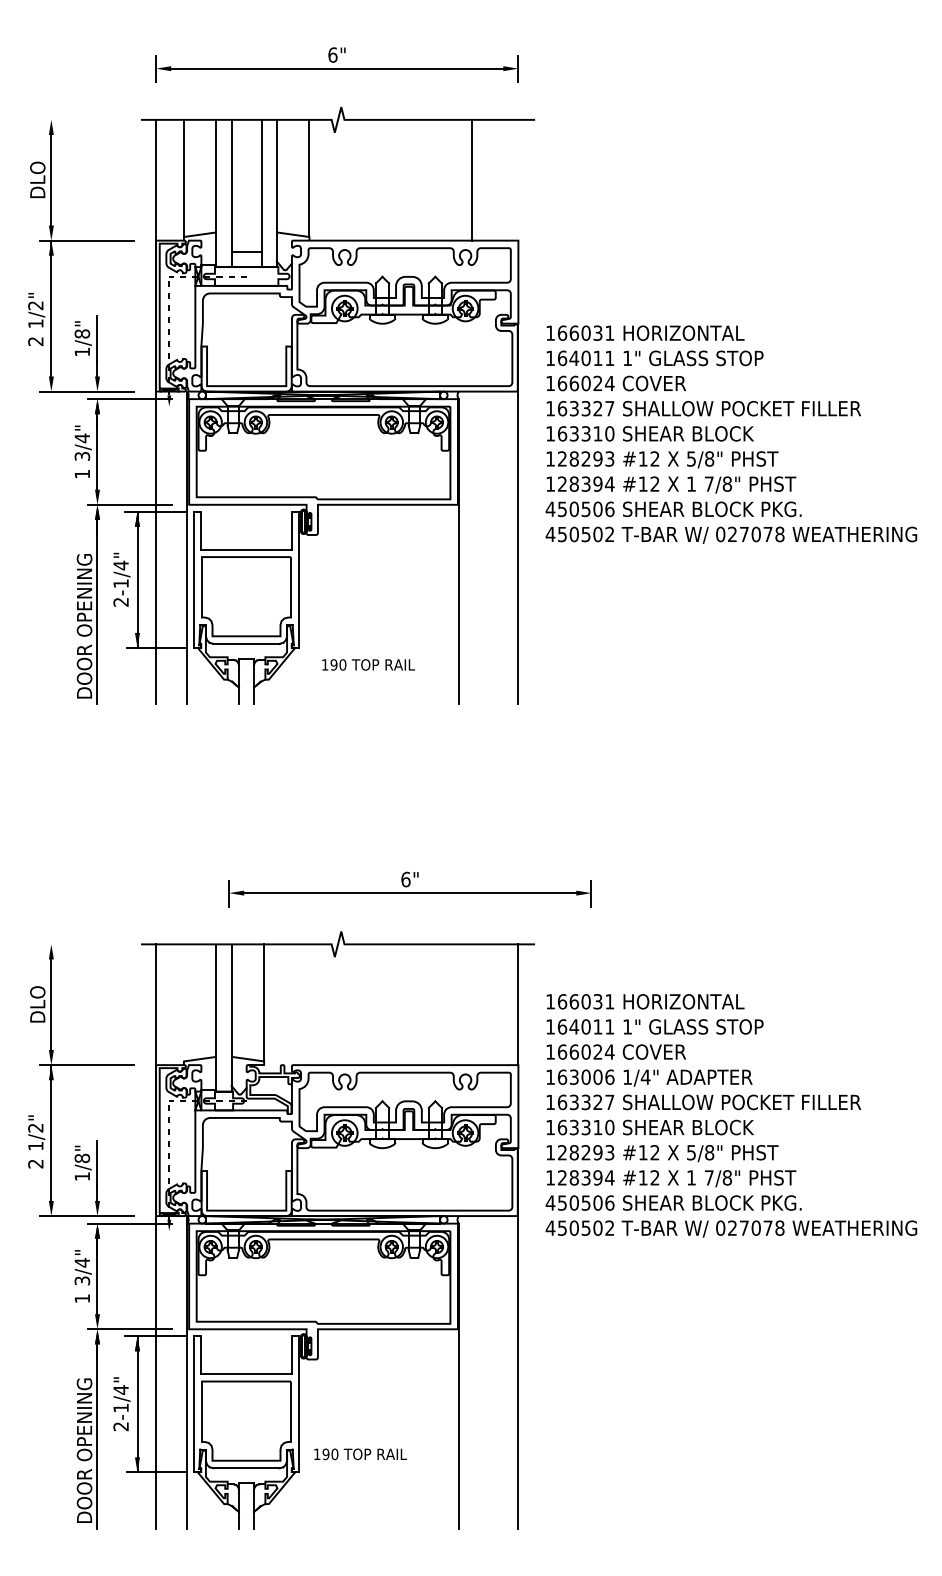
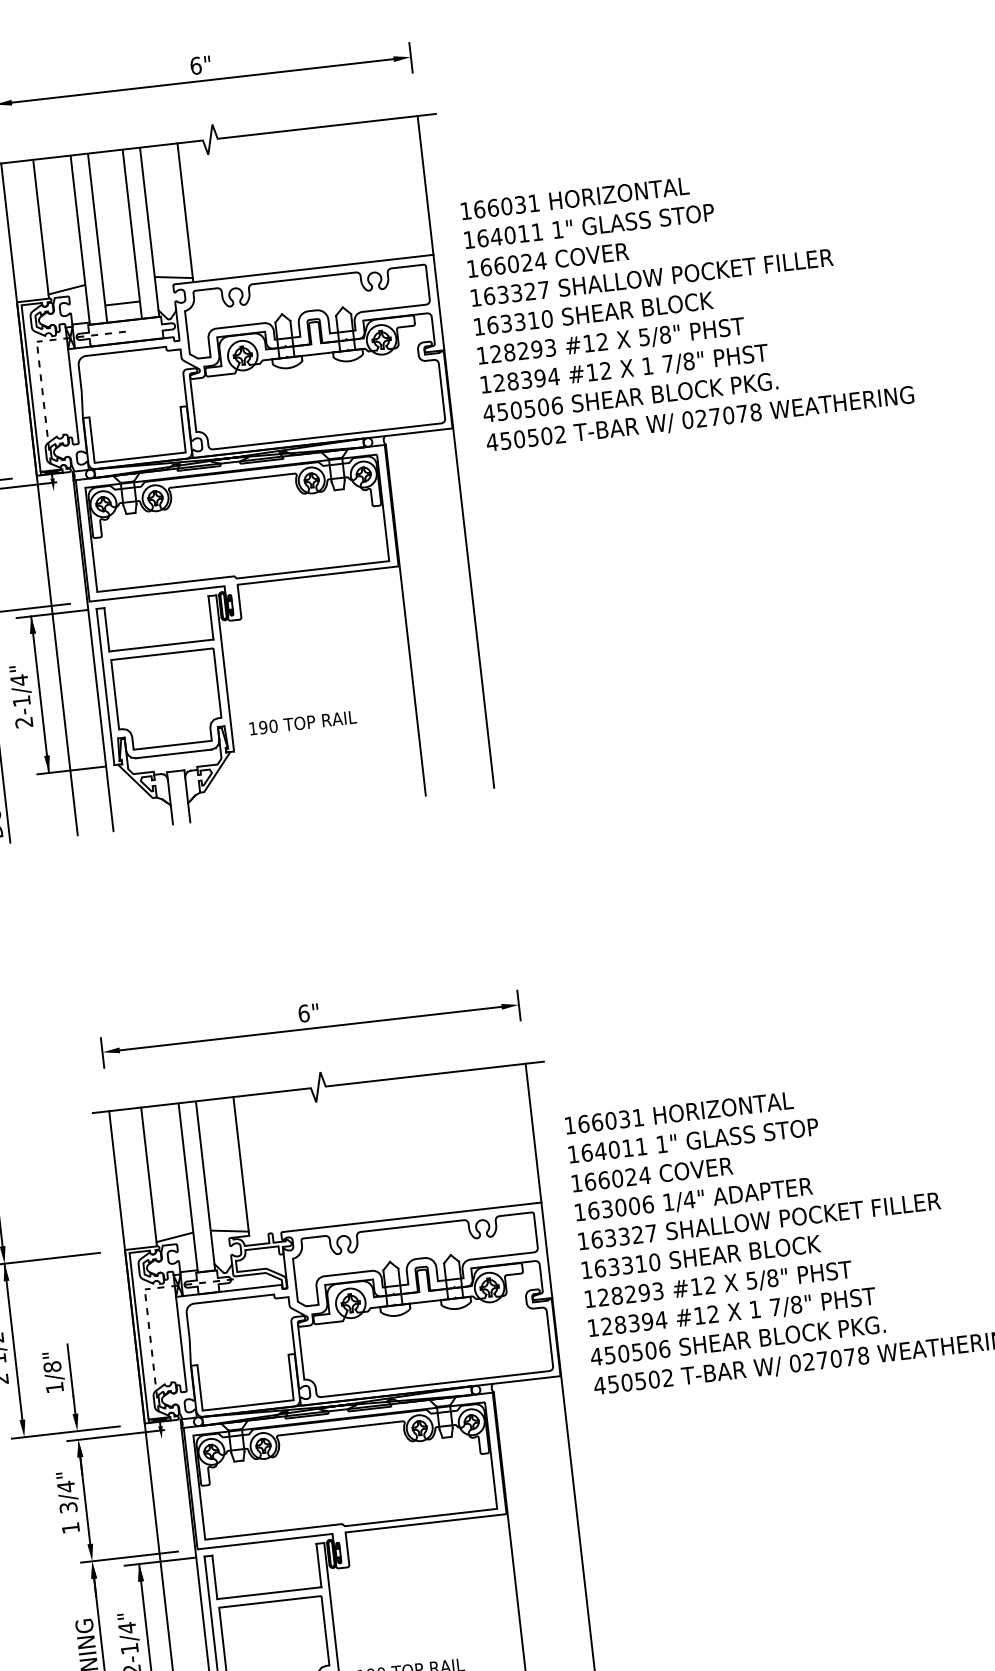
line: (472, 179) -> (425, 184), moved
text: (731, 434) -> (687, 303), moved
text: (368, 664) -> (302, 722), moved
part: (409, 889) -> (309, 1024), moved
line: (183, 1002) -> (148, 1174), added

